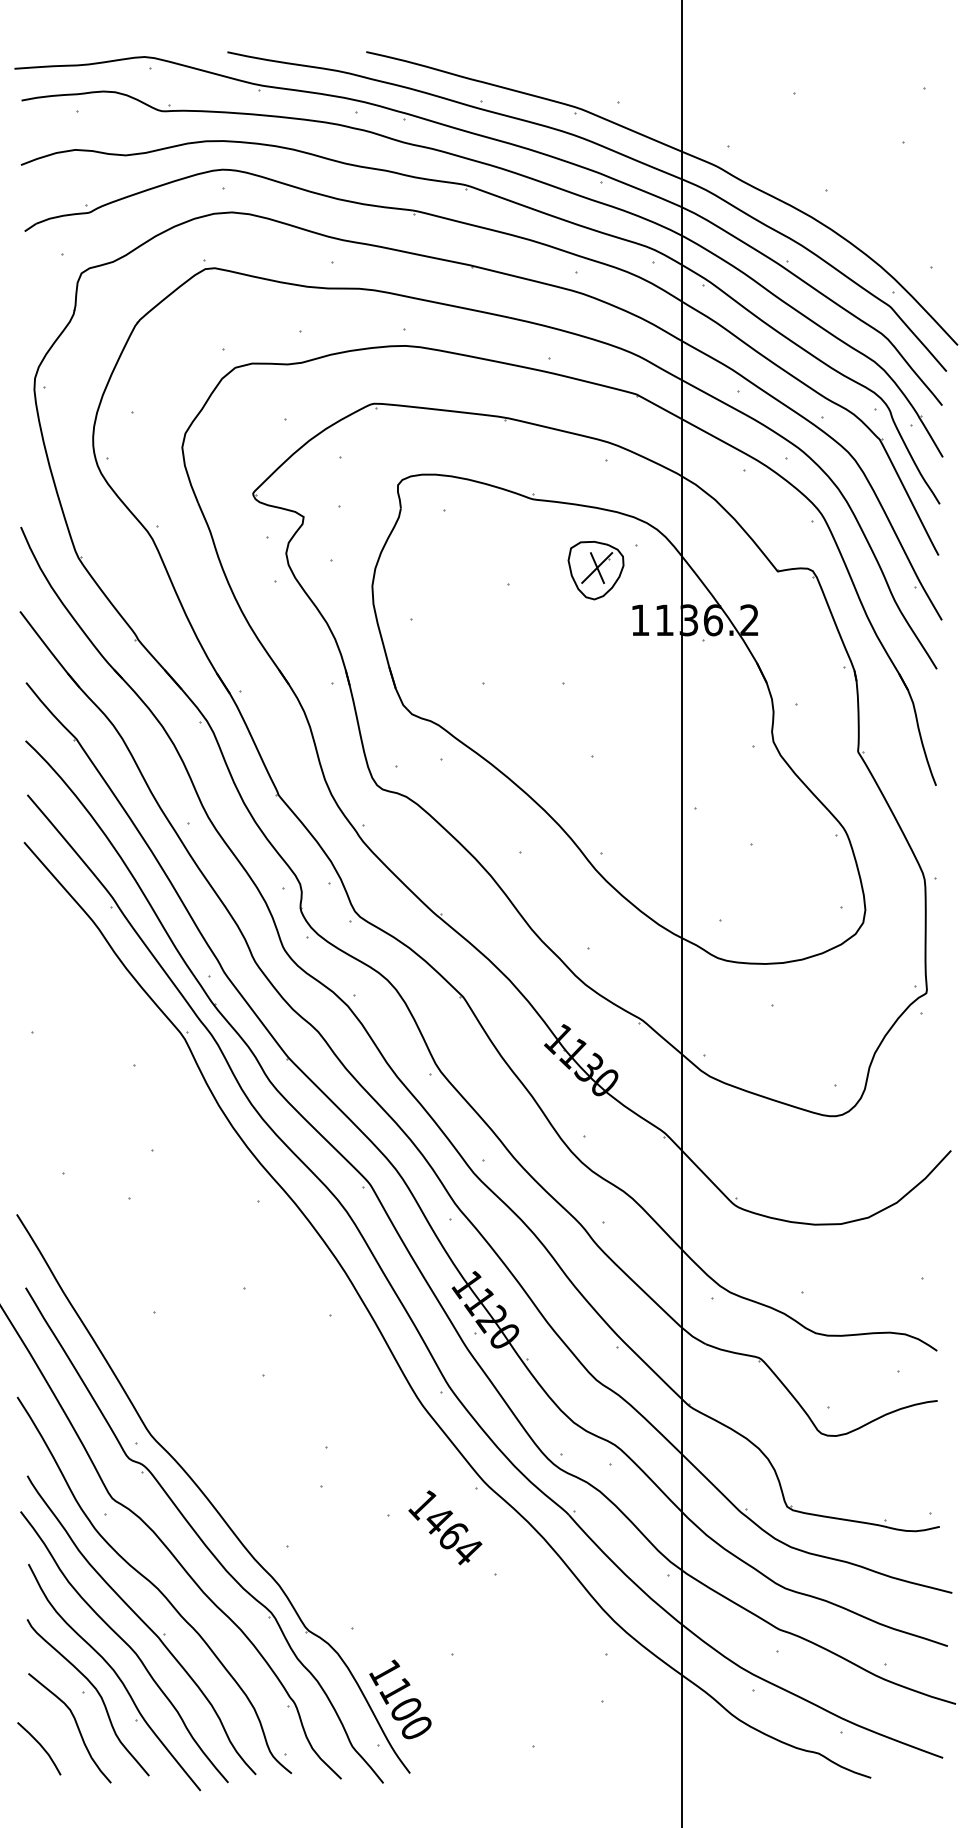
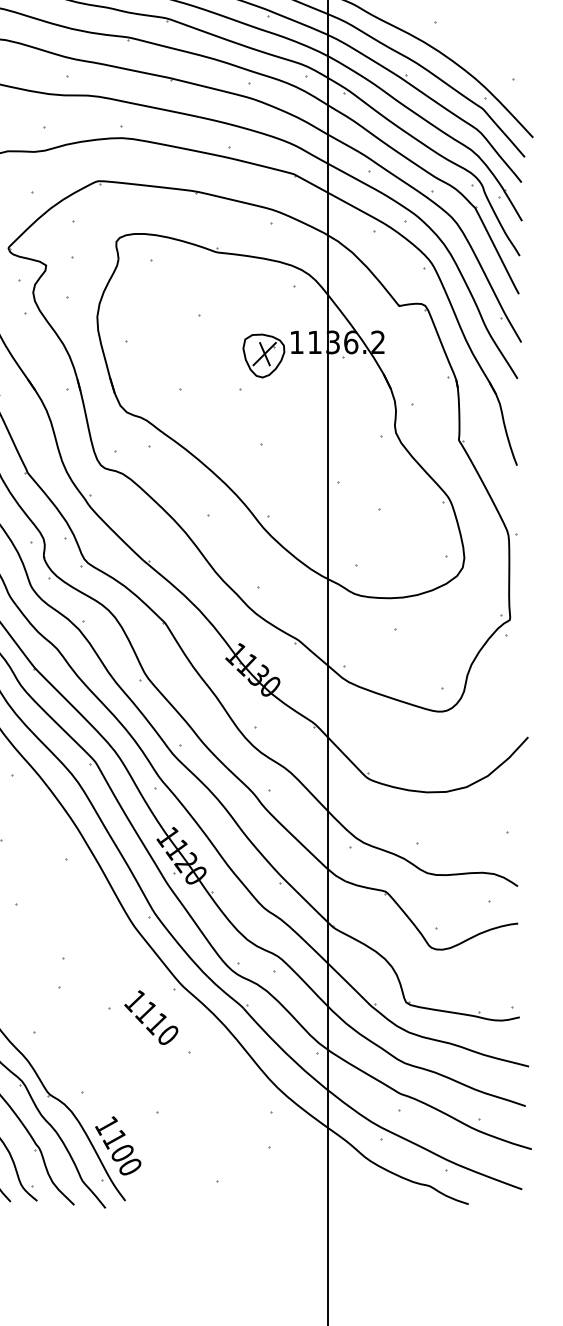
part: (595, 570) -> (263, 355), moved
text: (452, 1535) -> (156, 1023), 1464 -> 1110

